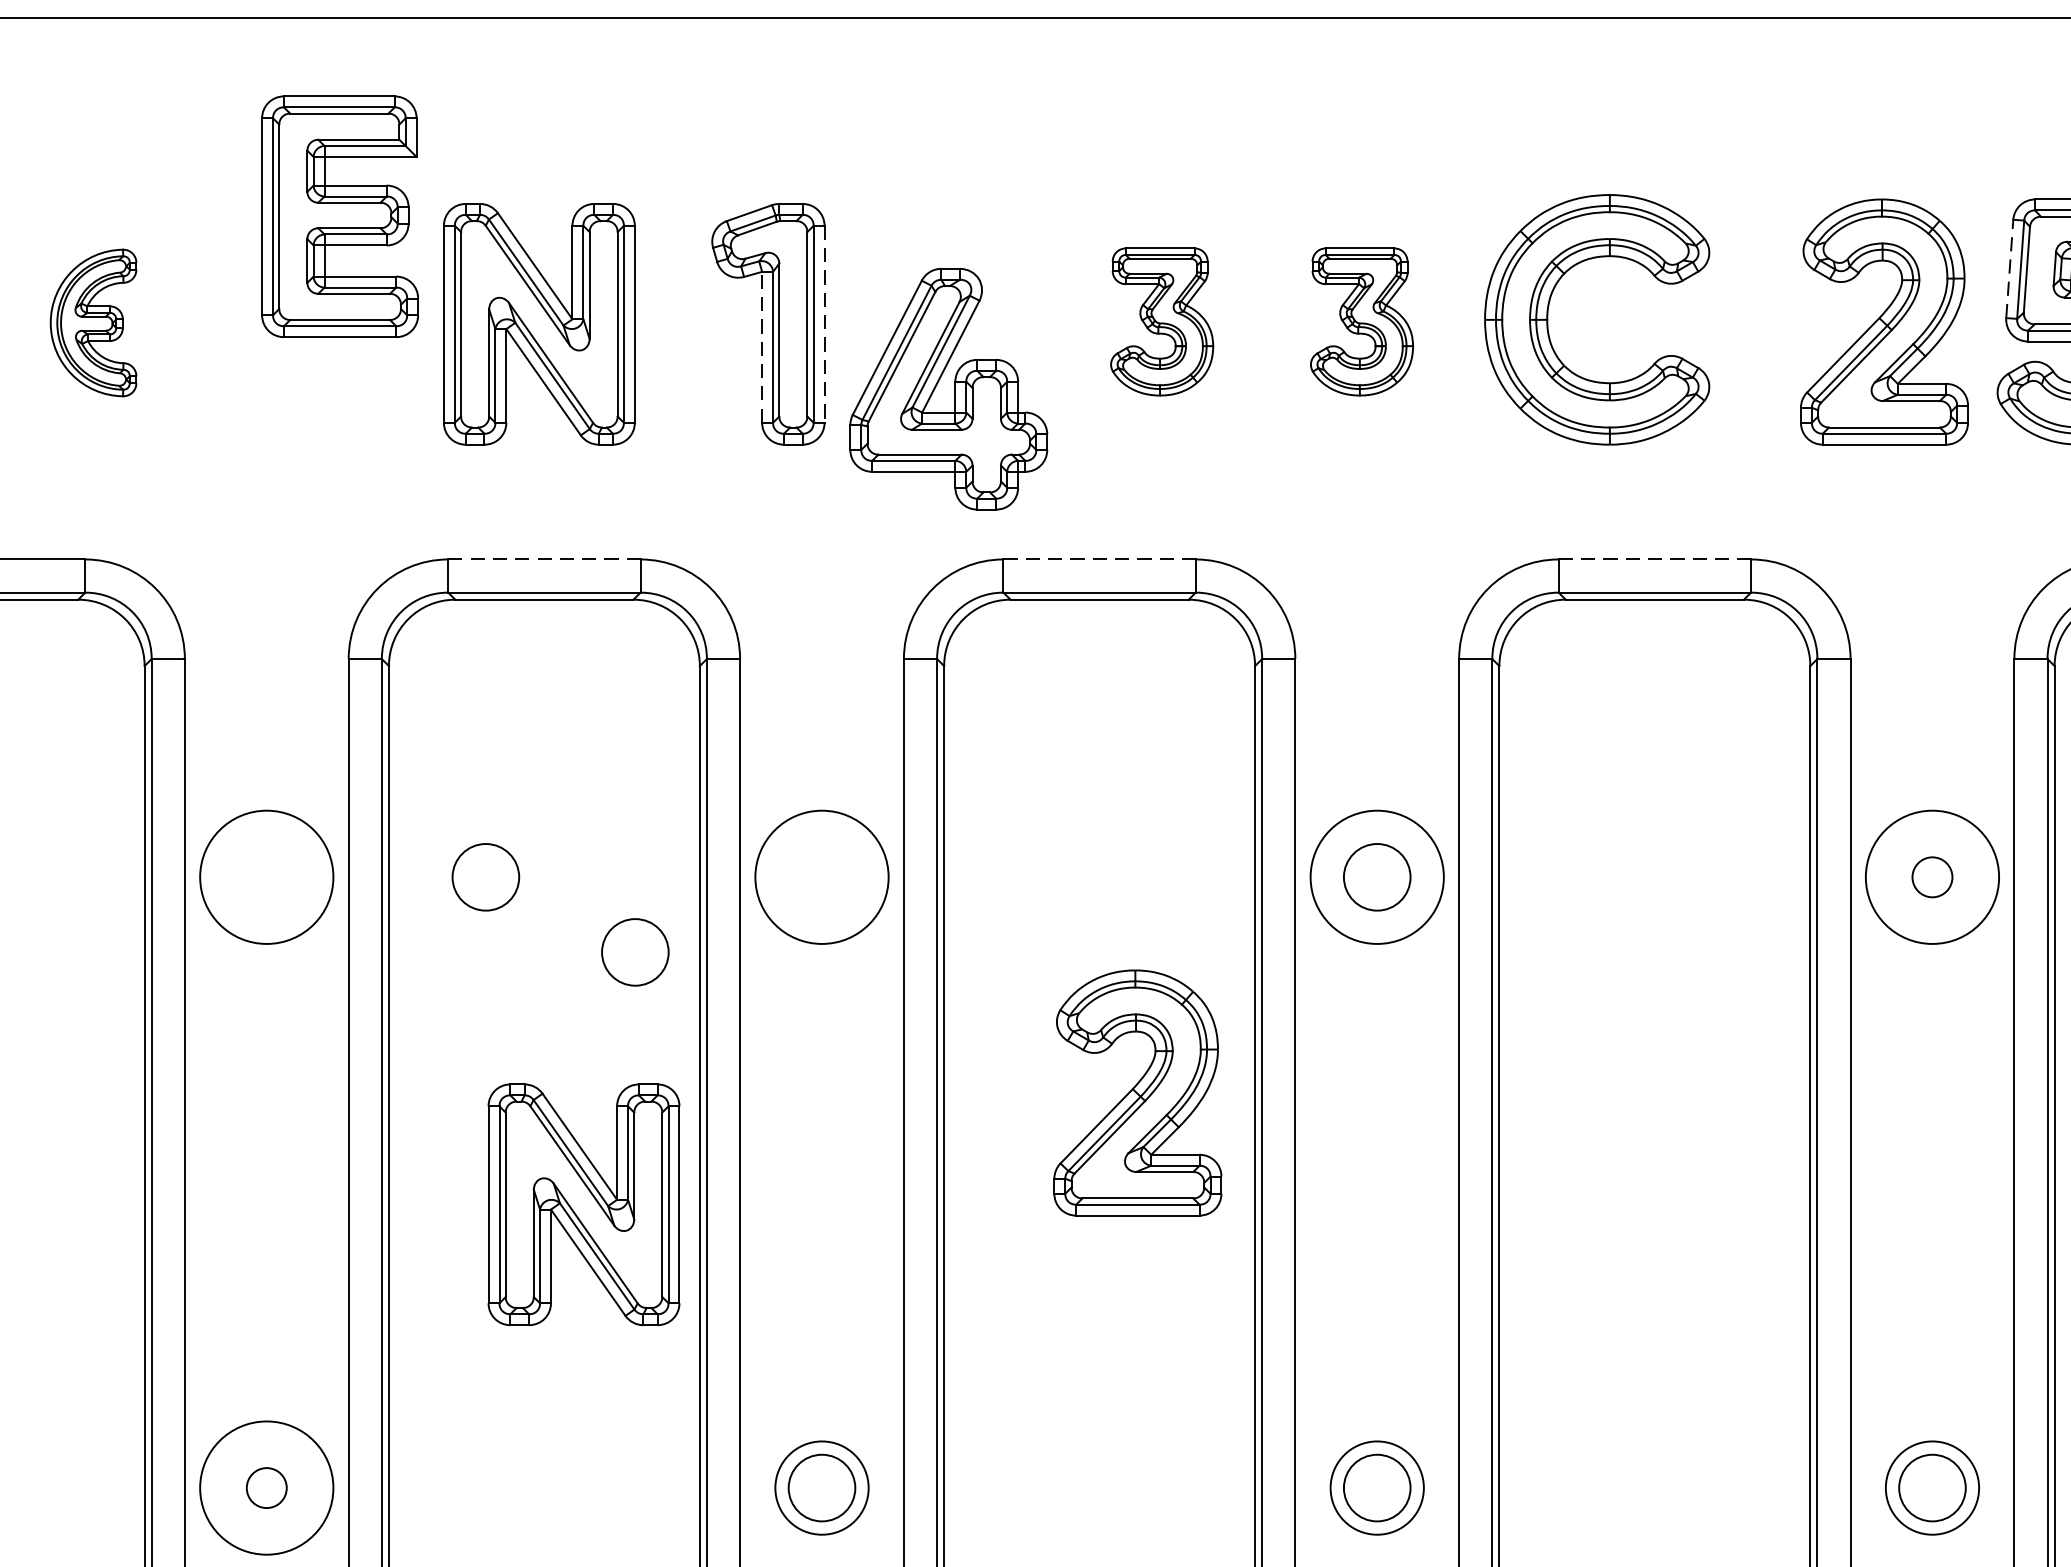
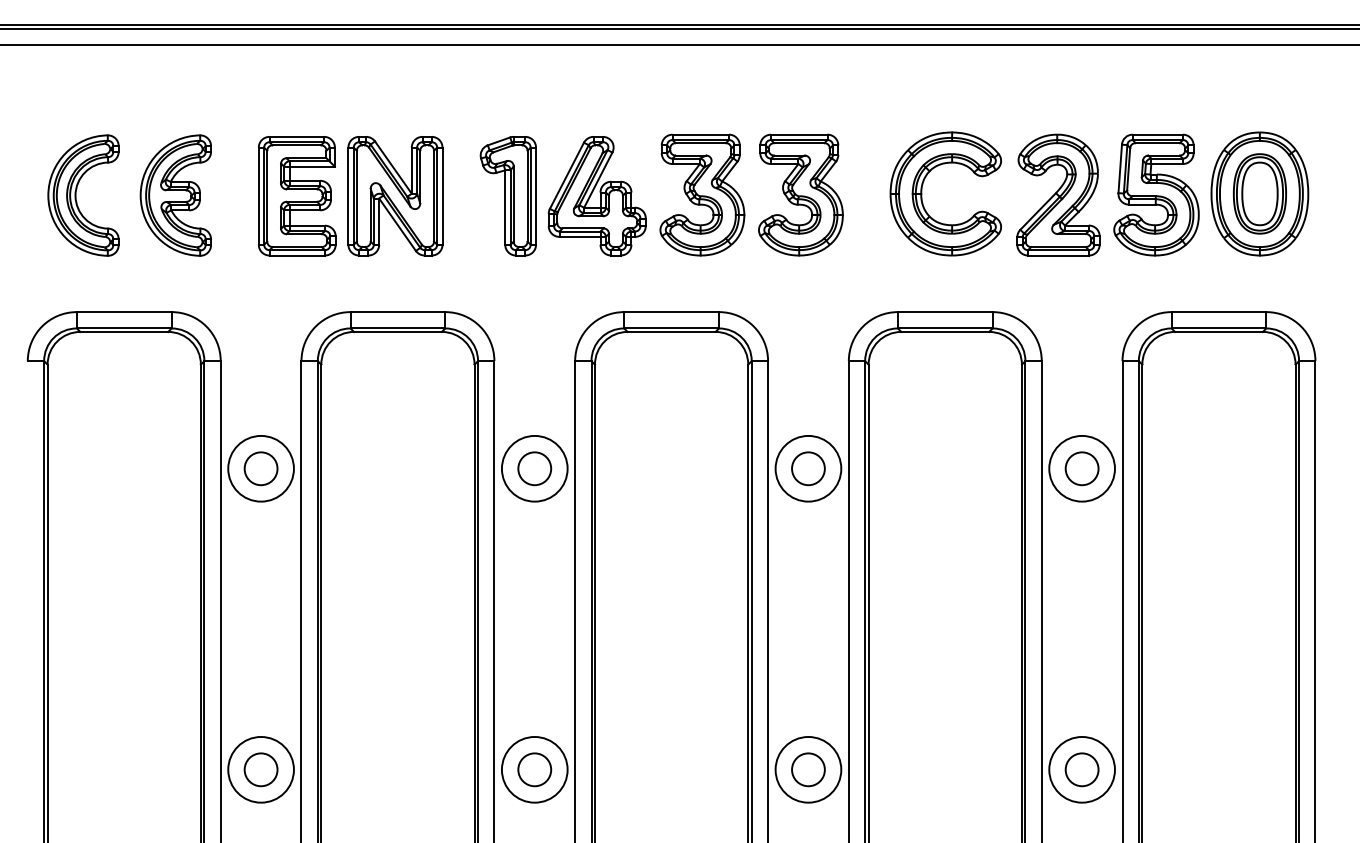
part: (338, 217) -> (296, 196), moved
line: (2010, 268) -> (1120, 168), dashed -> solid
part: (1549, 318) -> (922, 193), moved
part: (1162, 320) -> (702, 194), size x1.67
part: (1361, 320) -> (800, 194), size x1.67
part: (93, 322) -> (175, 195), size x1.67
line: (825, 324) -> (536, 196), dashed -> solid
line: (762, 347) -> (505, 207), dashed -> solid
part: (947, 389) -> (596, 196), moved
line: (545, 560) -> (398, 312), dashed -> solid
line: (1101, 560) -> (672, 312), dashed -> solid
line: (1655, 560) -> (945, 312), dashed -> solid
circle: (484, 876) -> (260, 468), moved
circle: (1931, 876) -> (1081, 468), size x1.67
circle: (634, 951) -> (534, 468), moved
part: (1137, 1091) -> (690, 574), removed
part: (584, 1205) -> (417, 630), removed
circle: (265, 1487) -> (260, 769), size x1.67
circle: (821, 1487) -> (534, 769), size x1.43
circle: (1377, 1487) -> (808, 769), size x1.43
circle: (1931, 1487) -> (1081, 769), size x1.43

